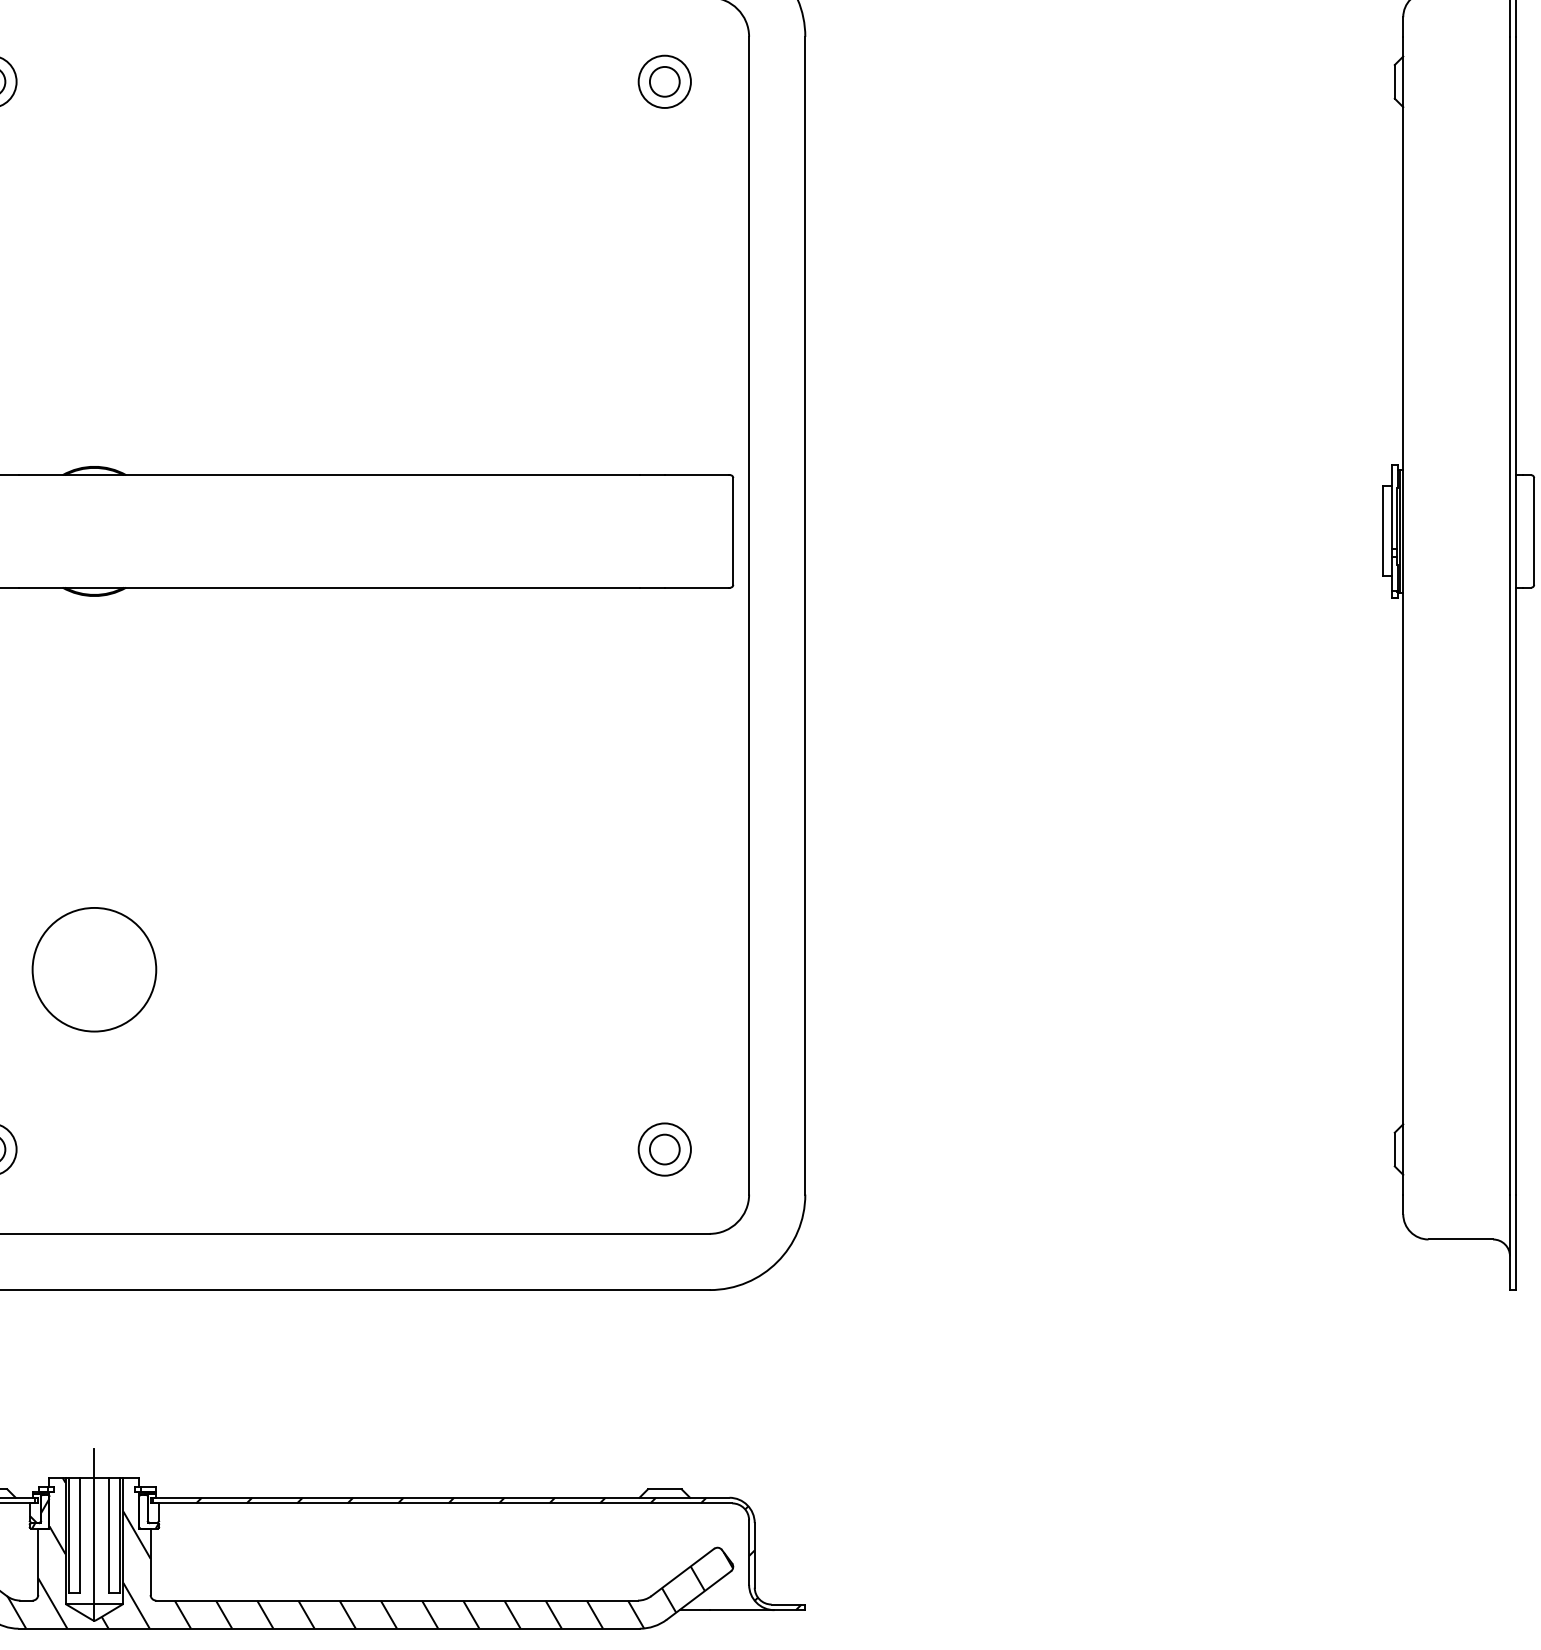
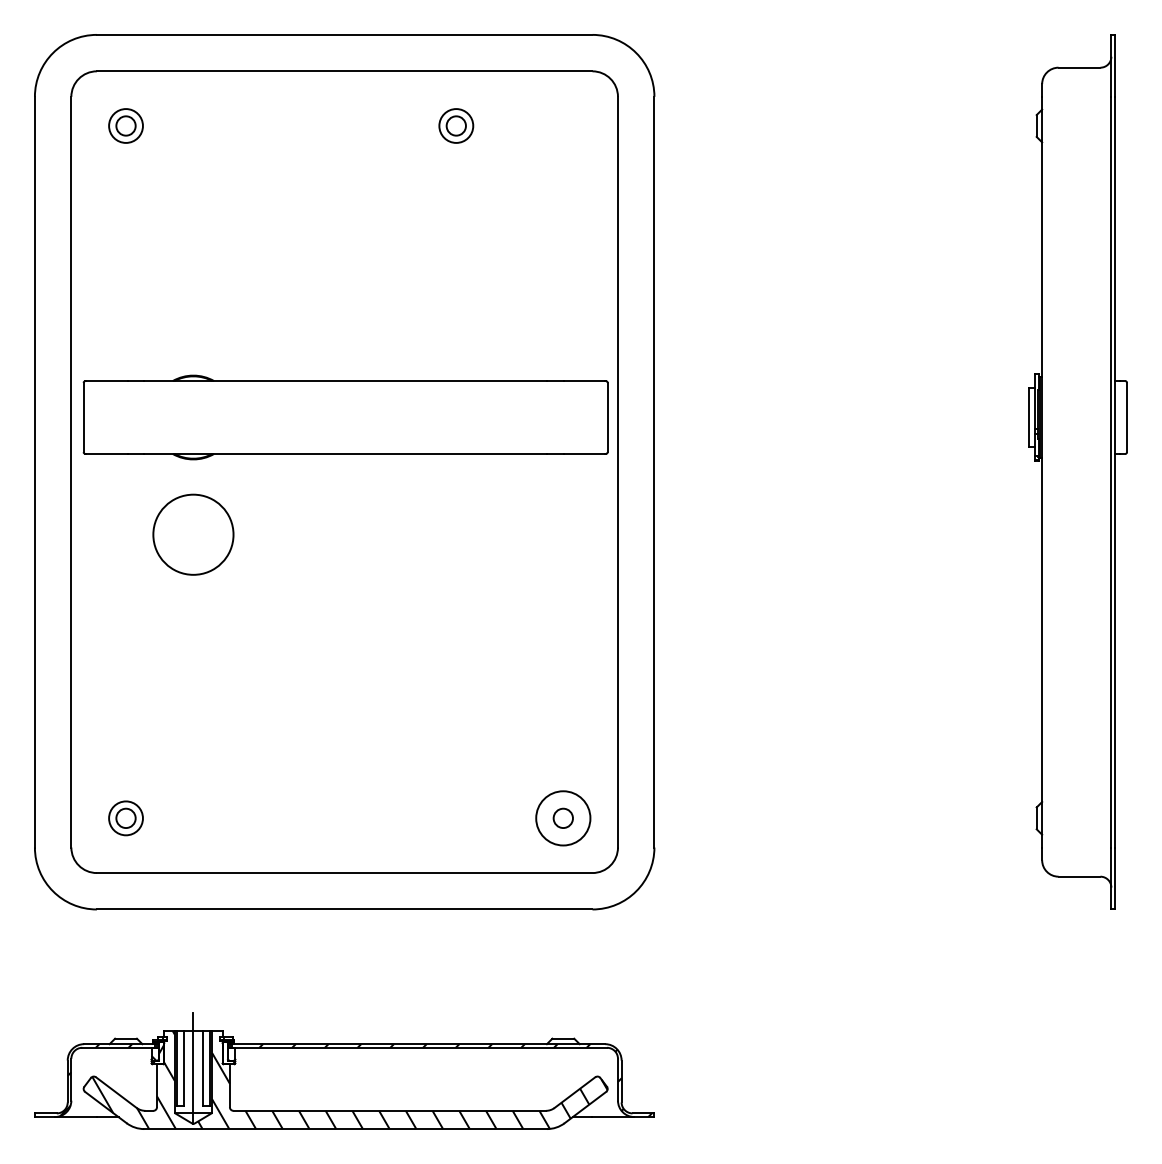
part: (665, 81) -> (456, 125), moved
circle: (94, 969) -> (193, 534), moved
circle: (665, 1149) -> (563, 818), size x1.6

